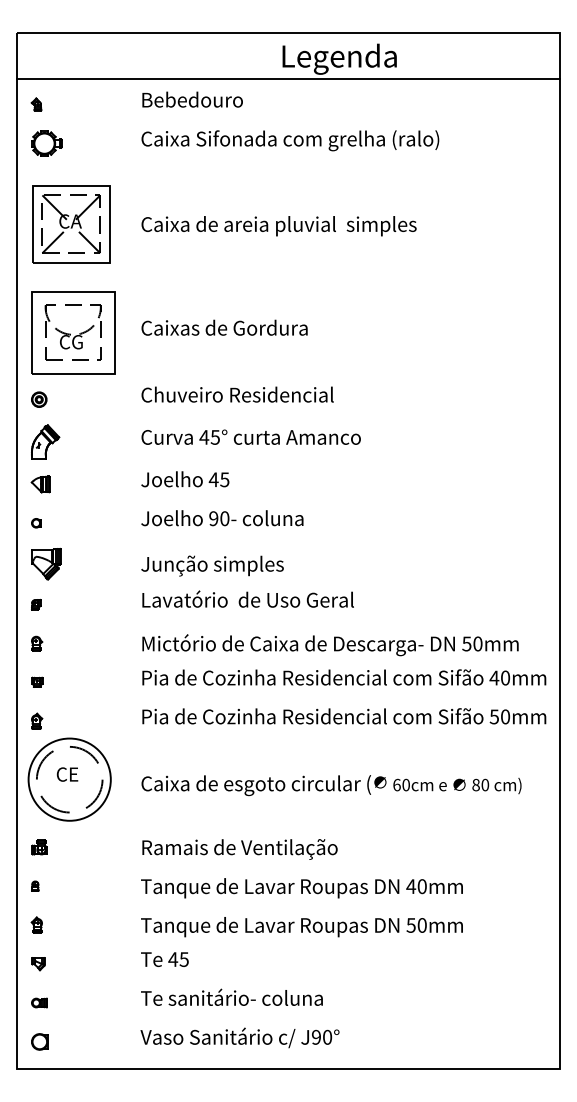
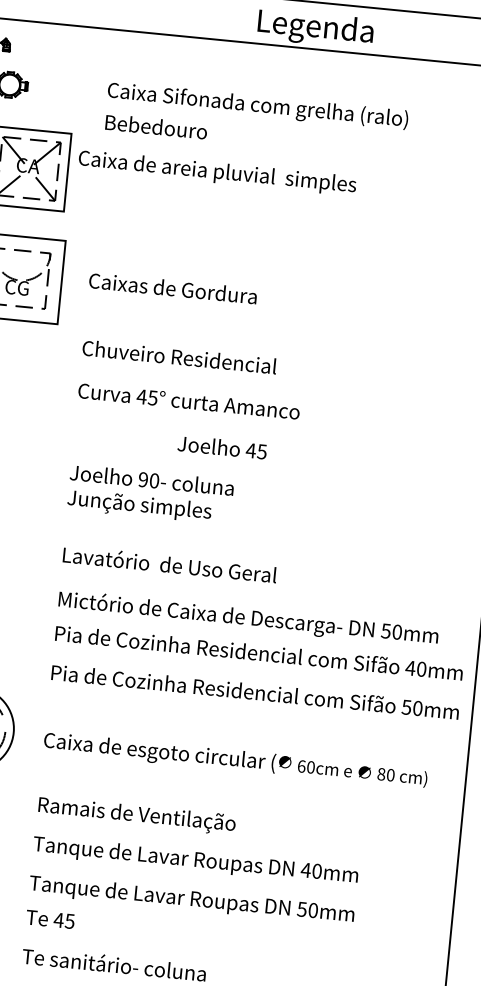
text: (192, 99) -> (156, 126), moved
text: (278, 226) -> (216, 173), moved
text: (185, 479) -> (222, 447), moved
text: (212, 565) -> (139, 505), moved

